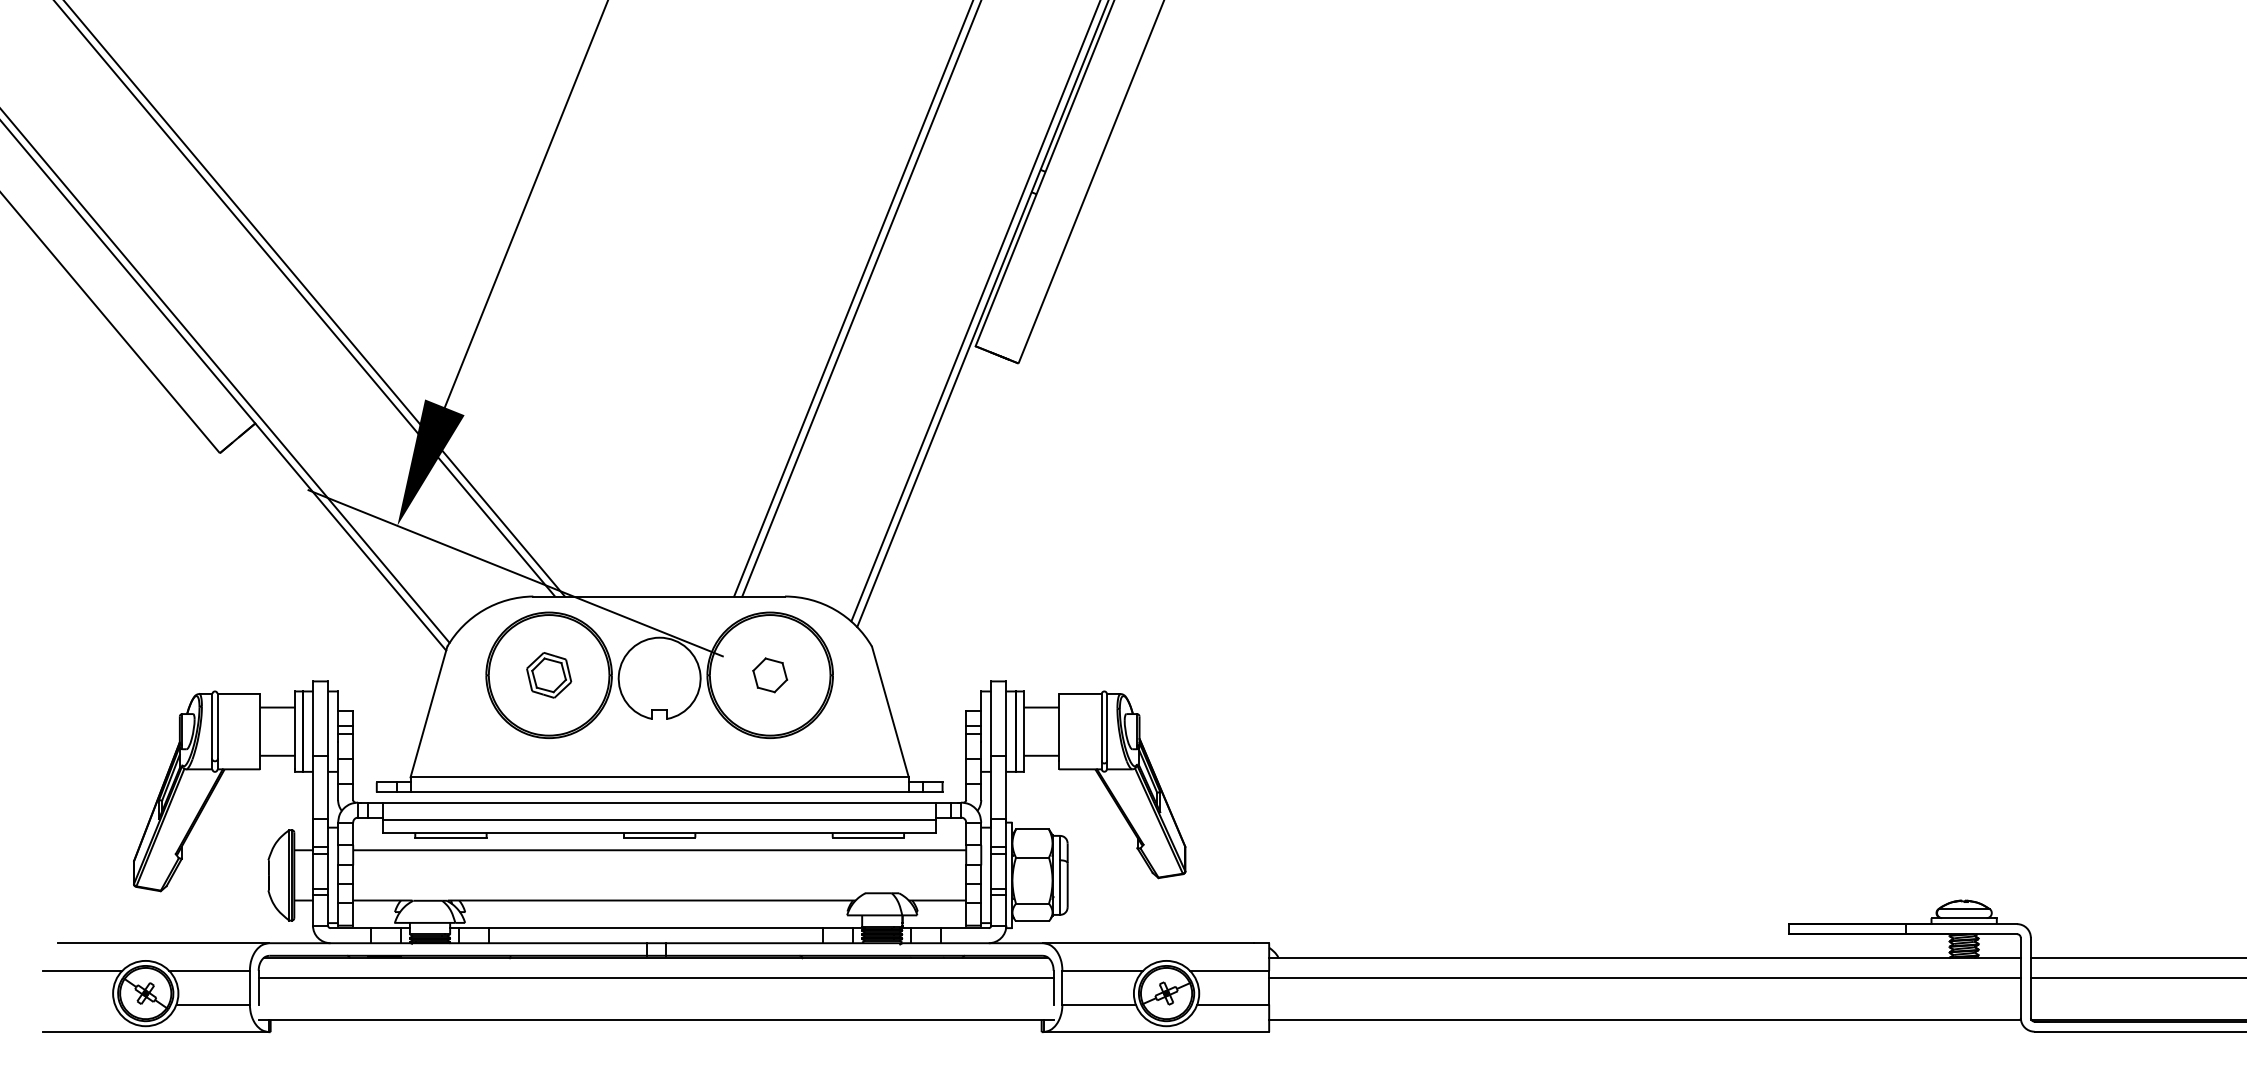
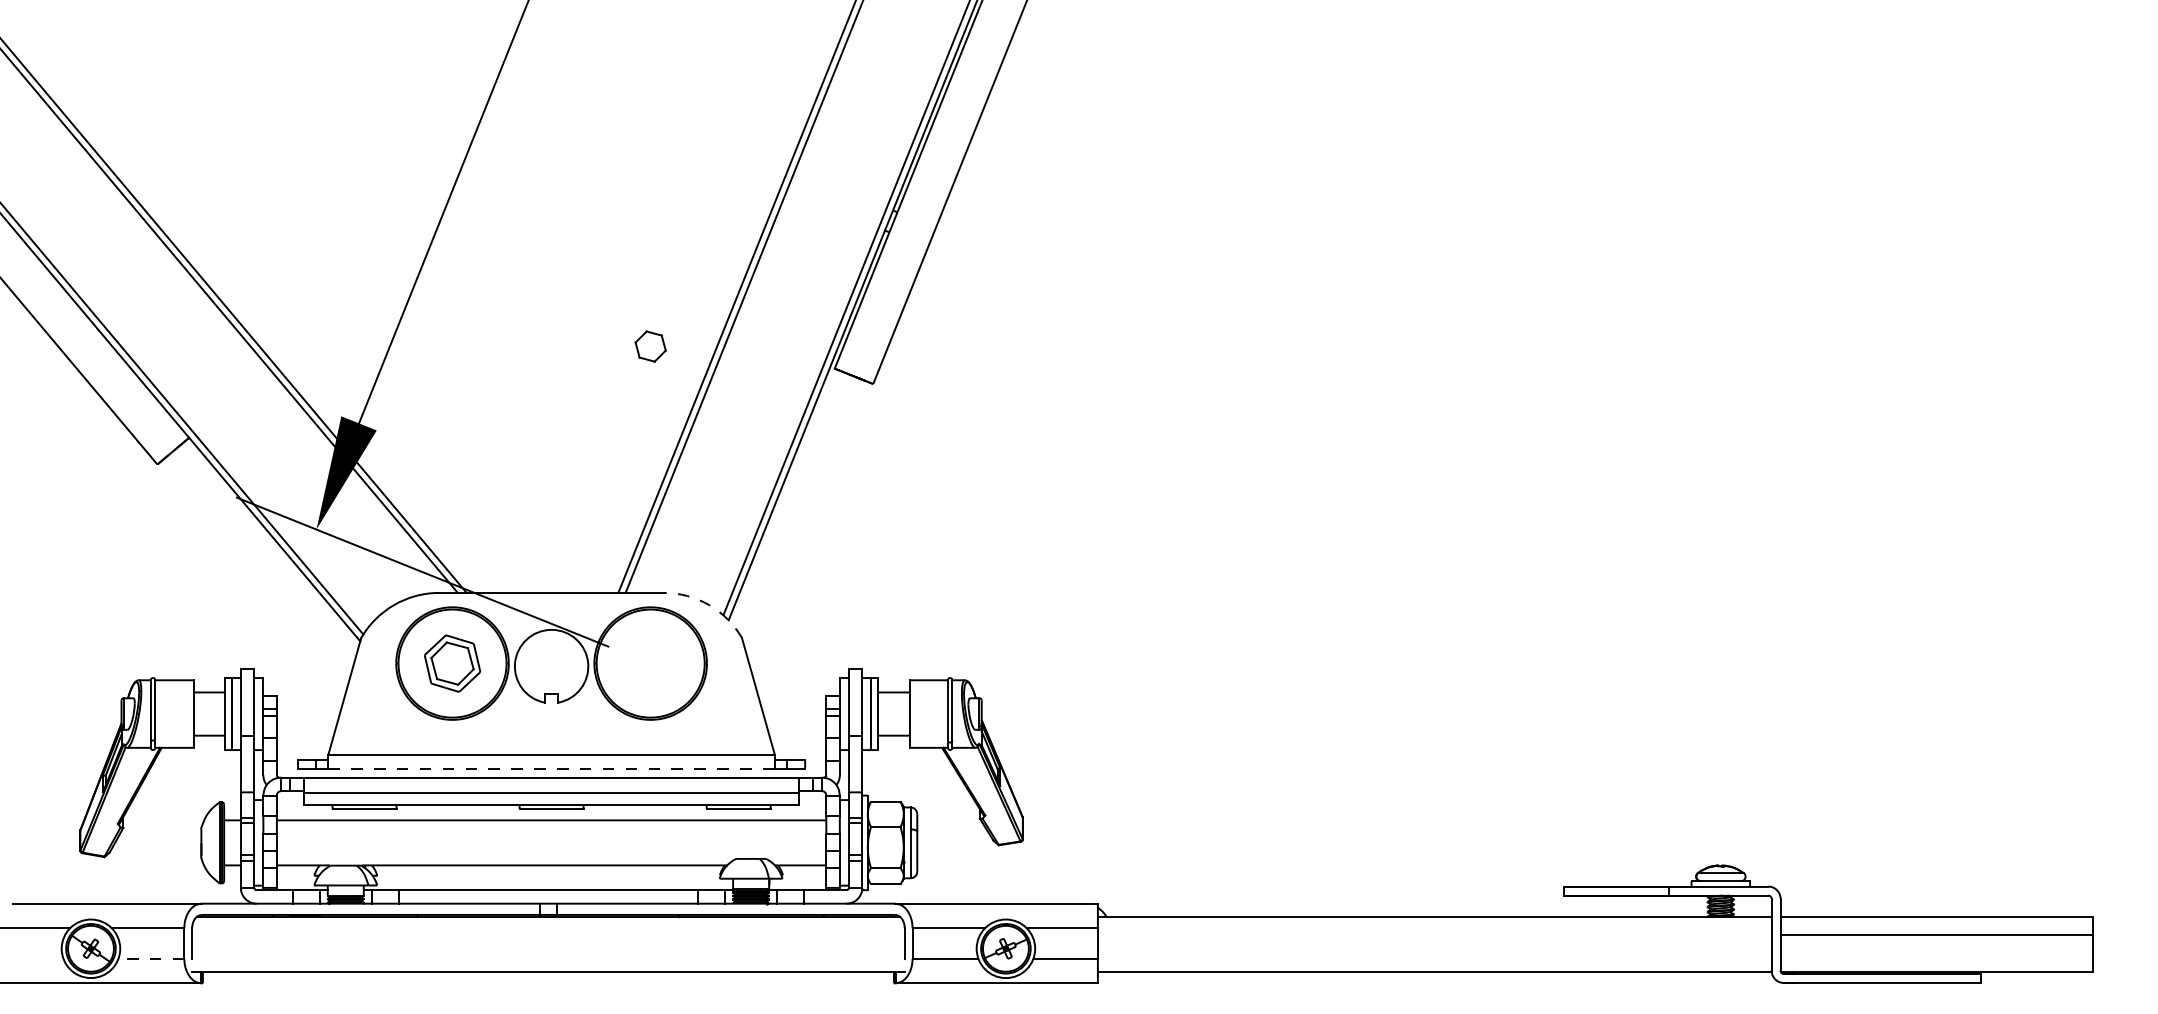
arc: (835, 610) -> (709, 605), solid -> dashed
part: (549, 675) -> (452, 663), size x1.4
part: (770, 675) -> (650, 346), moved
line: (660, 792) -> (552, 768), solid -> dashed
line: (656, 978) -> (548, 935), removed
line: (1644, 978) -> (1434, 935), removed
line: (213, 1004) -> (151, 958), solid -> dashed

